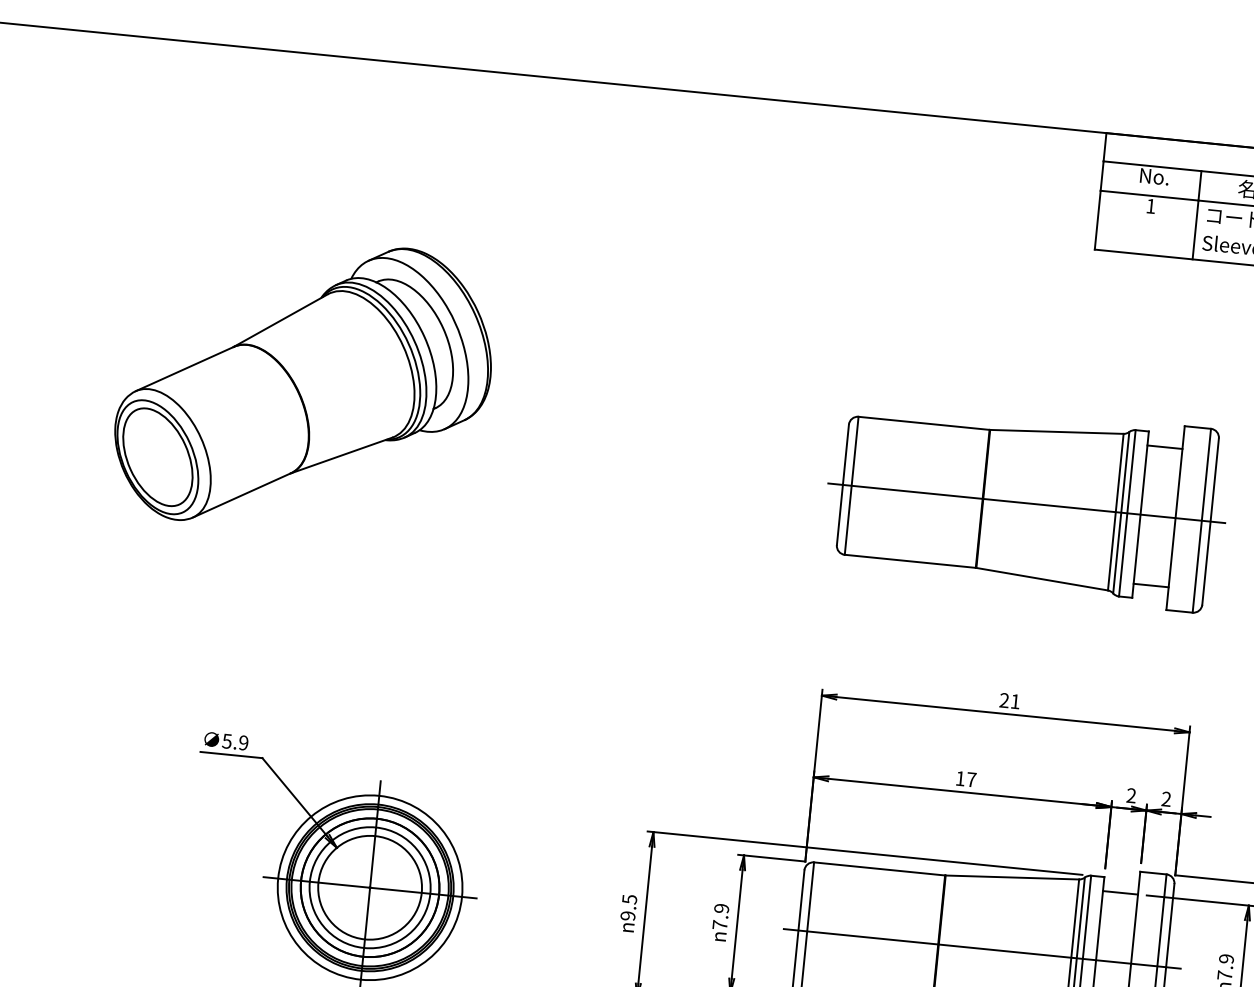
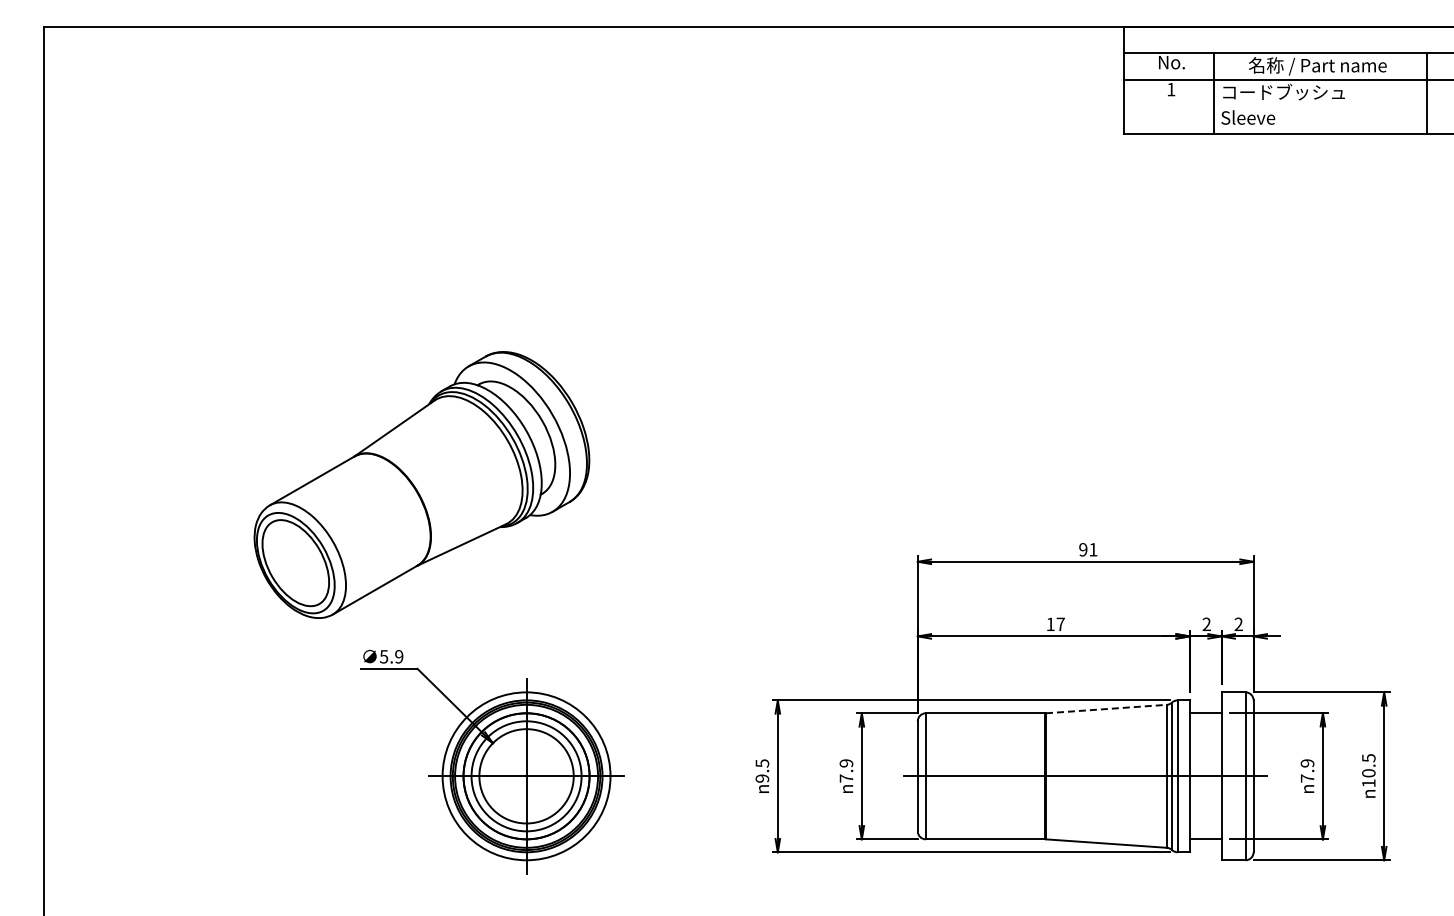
part: (304, 384) -> (421, 484), moved
part: (1026, 503) -> (1085, 369), removed
text: (1004, 700) -> (1083, 549), 21 -> 91
line: (1012, 877) -> (1106, 709), solid -> dashed

